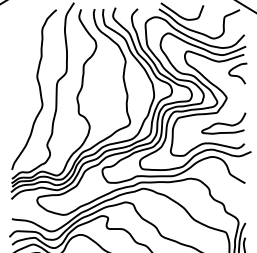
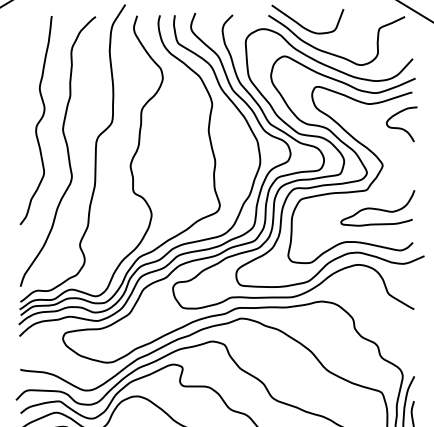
curve: (22, 71) -> (38, 120), added

